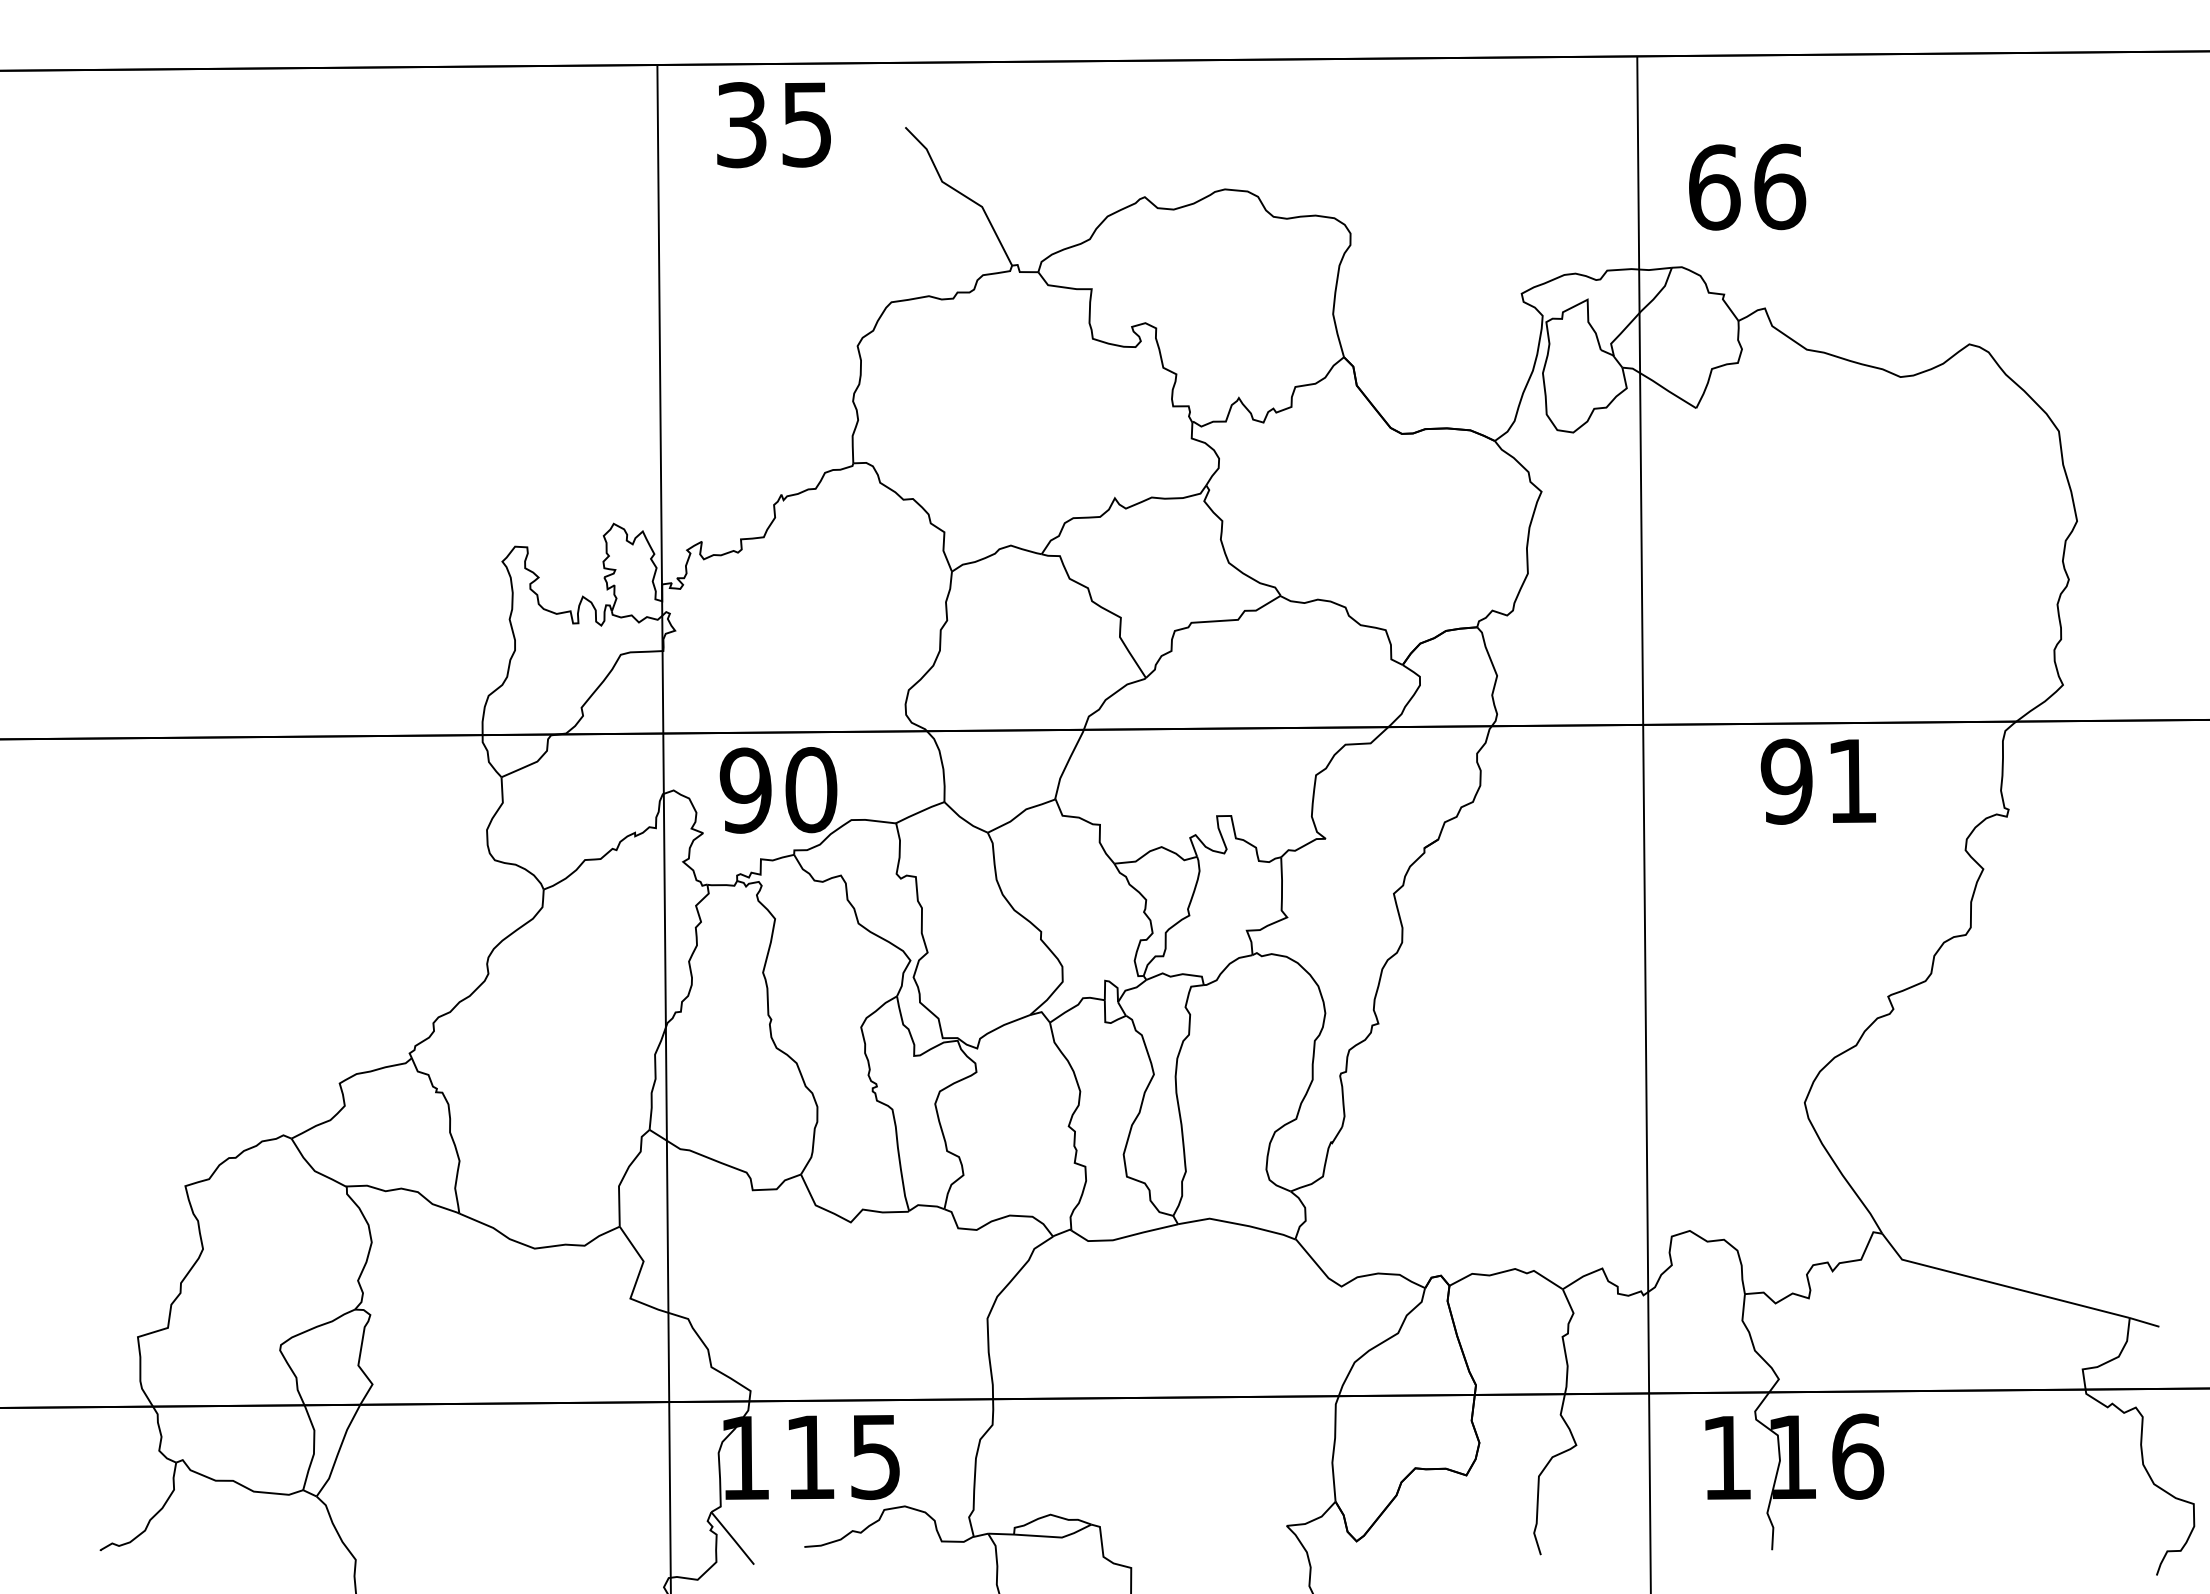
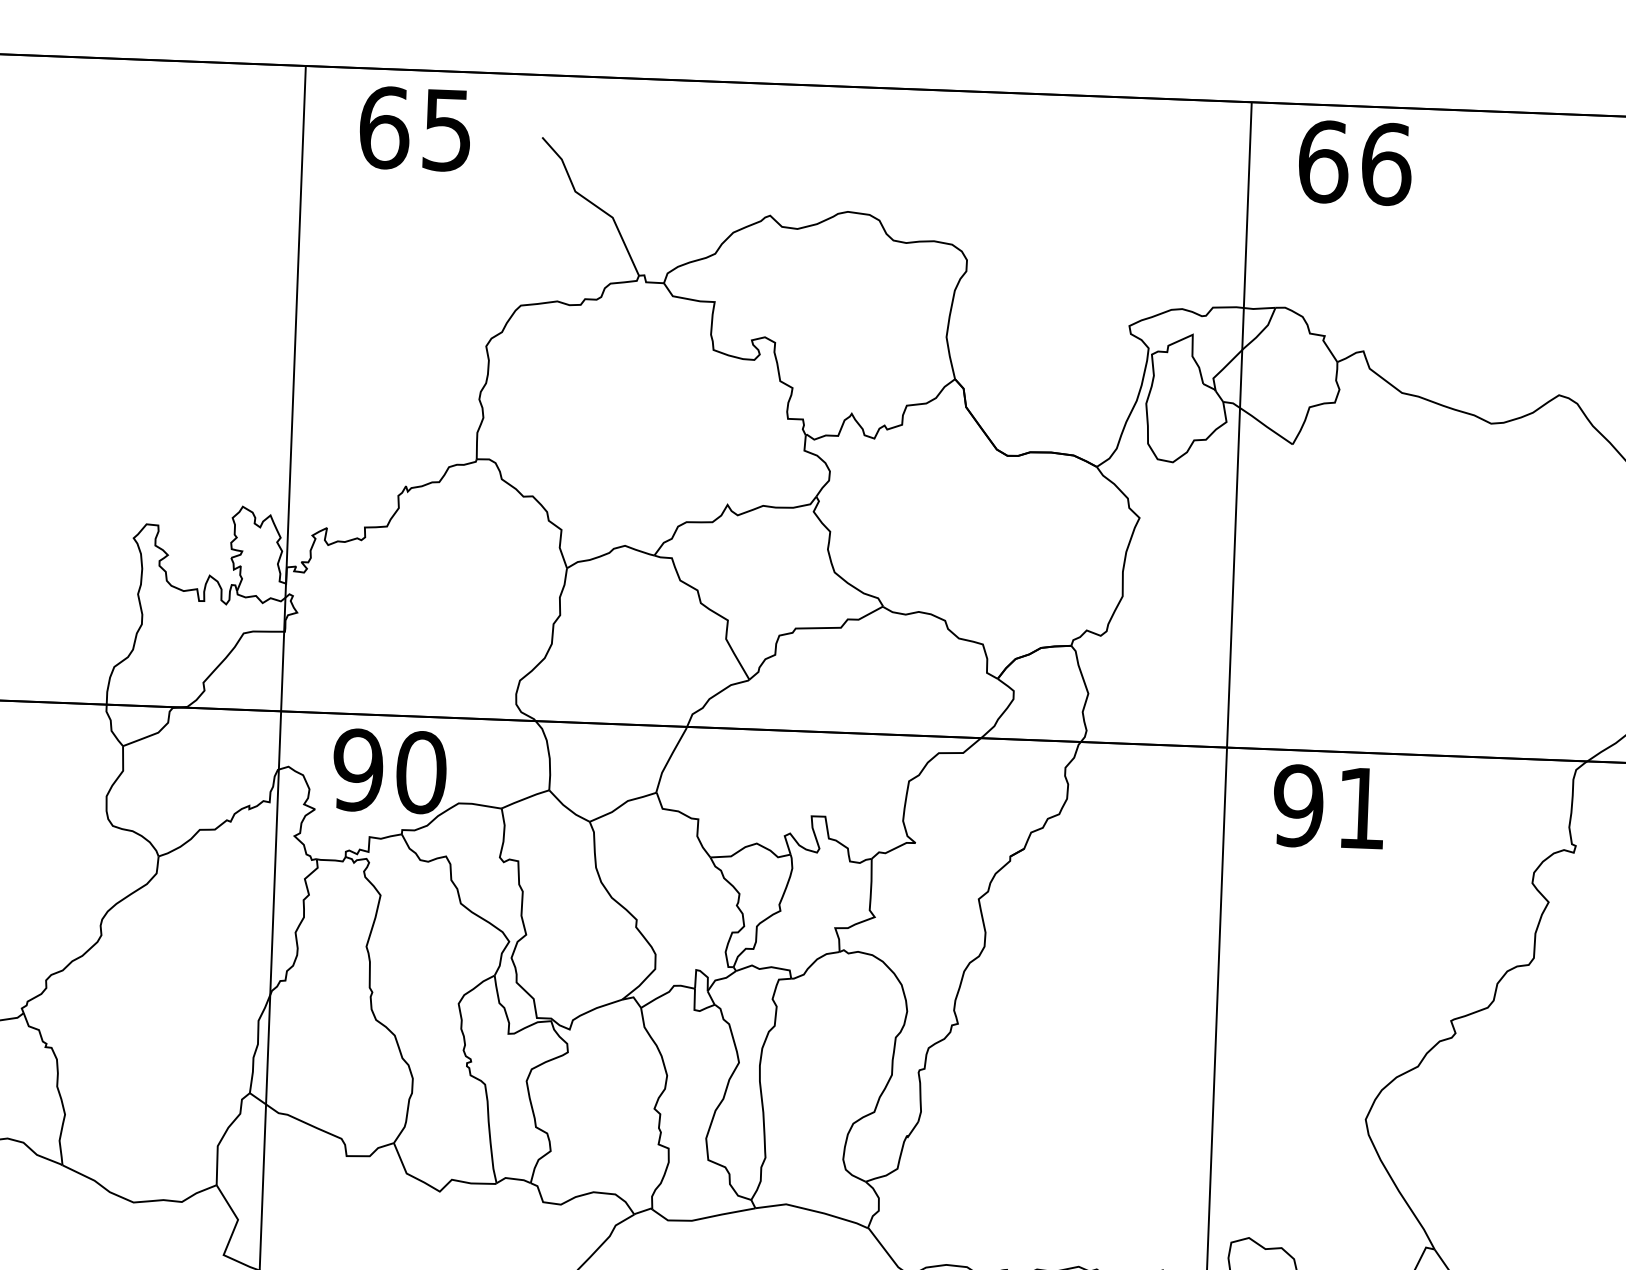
text: (742, 125) -> (385, 128), 35 -> 65
text: (1747, 186) -> (1355, 162), moved
text: (1817, 781) -> (1328, 807), moved

